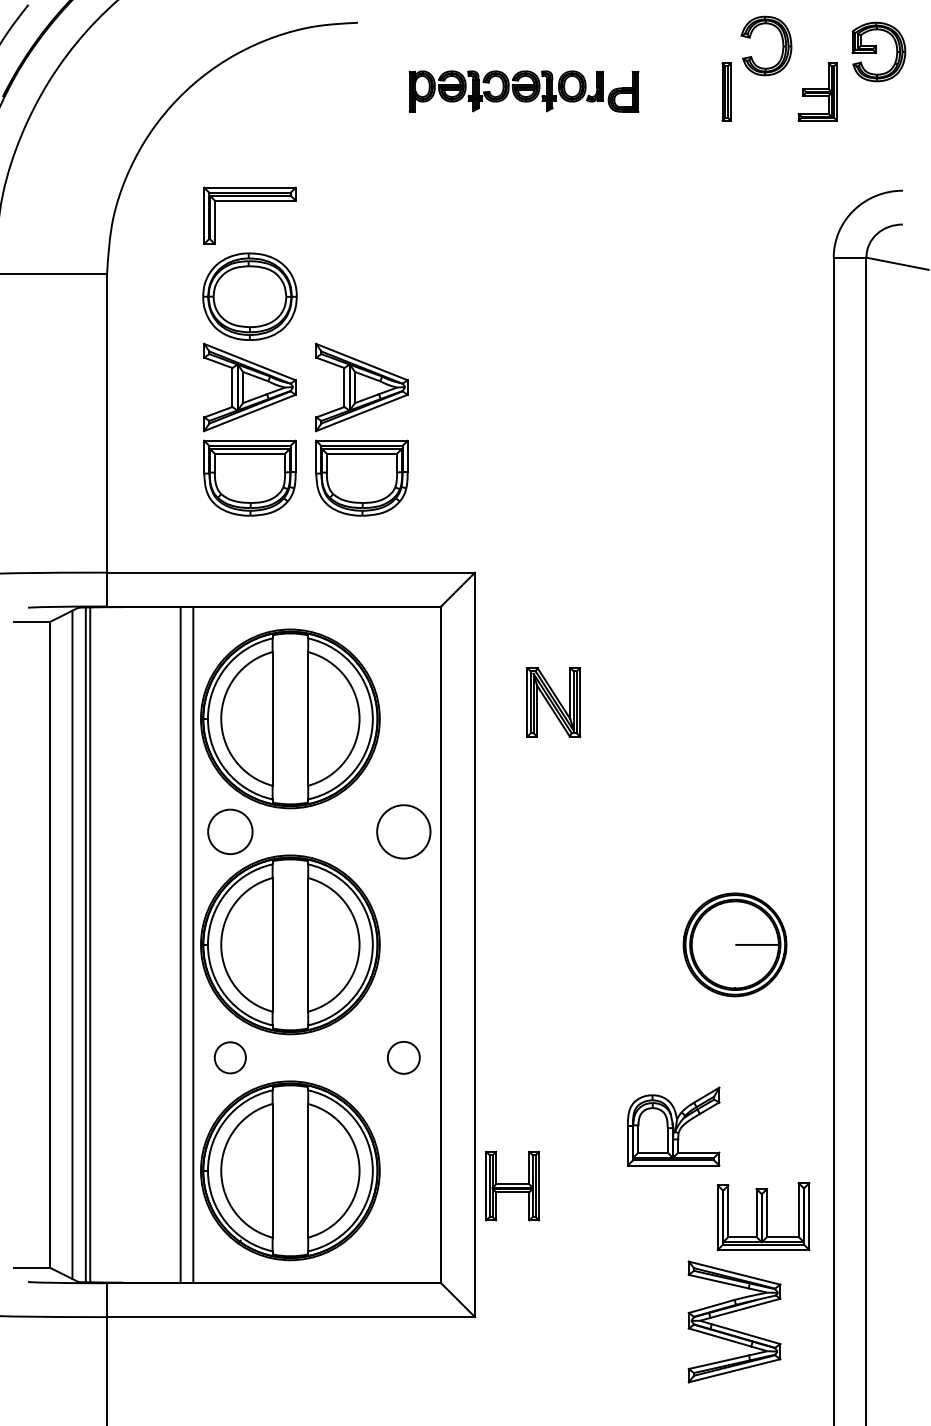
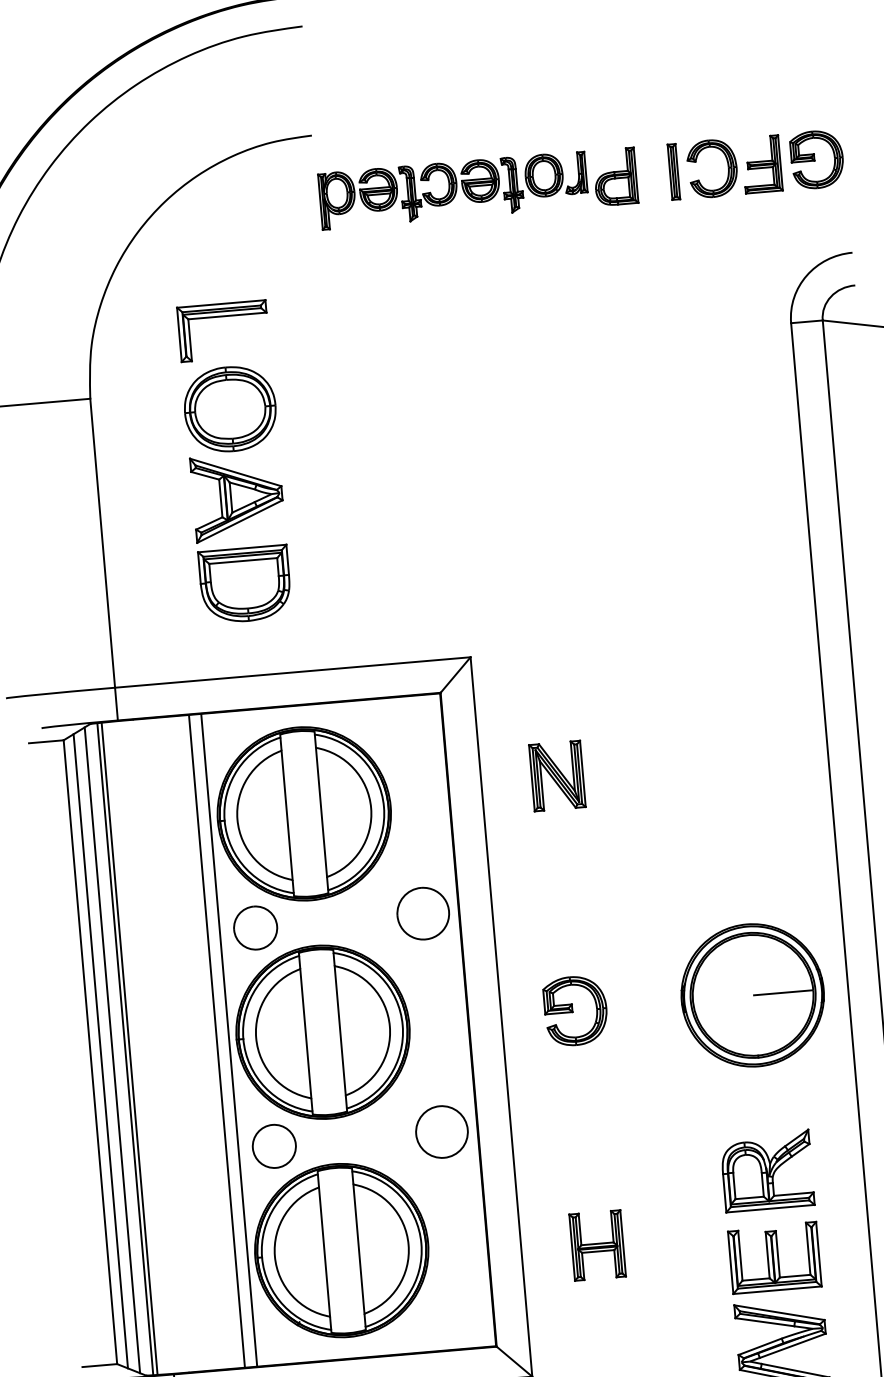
part: (782, 45) -> (727, 166), moved
part: (878, 51) -> (816, 159), moved
part: (523, 91) -> (477, 188), size x1.43
part: (361, 440) -> (349, 538), removed
line: (60, 944) -> (100, 1050), added
part: (734, 944) -> (752, 995), size x1.43
part: (551, 945) -> (575, 1011), added
circle: (230, 1057) -> (274, 1146), size x1.43
circle: (403, 1057) -> (441, 1131), size x1.67
part: (673, 1126) -> (767, 1170), moved
part: (512, 1185) -> (597, 1244), moved
part: (763, 1216) -> (774, 1257), moved

